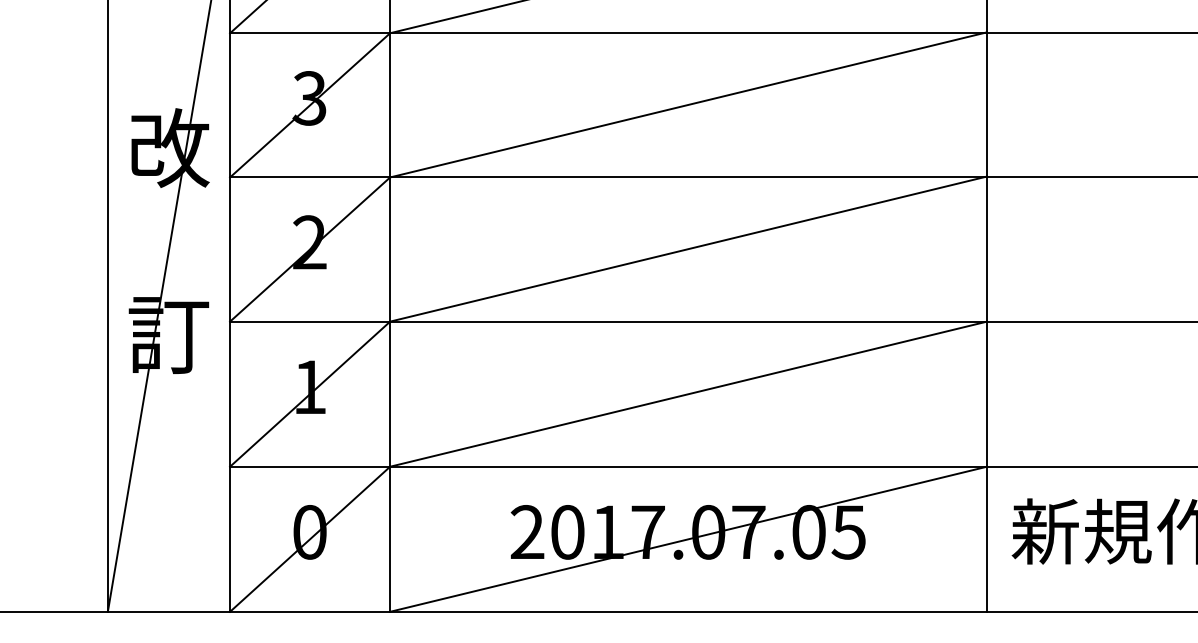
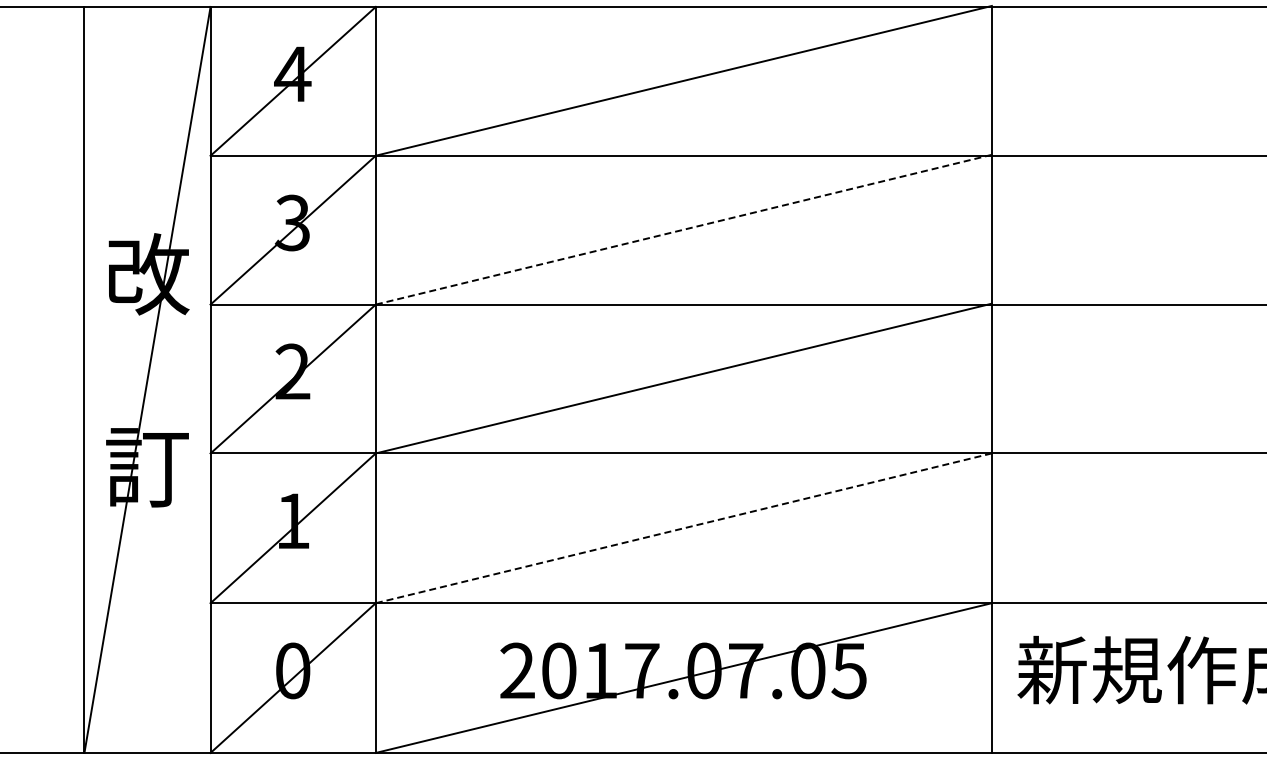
line: (688, 104) -> (683, 229), solid -> dashed
line: (688, 394) -> (683, 528), solid -> dashed

